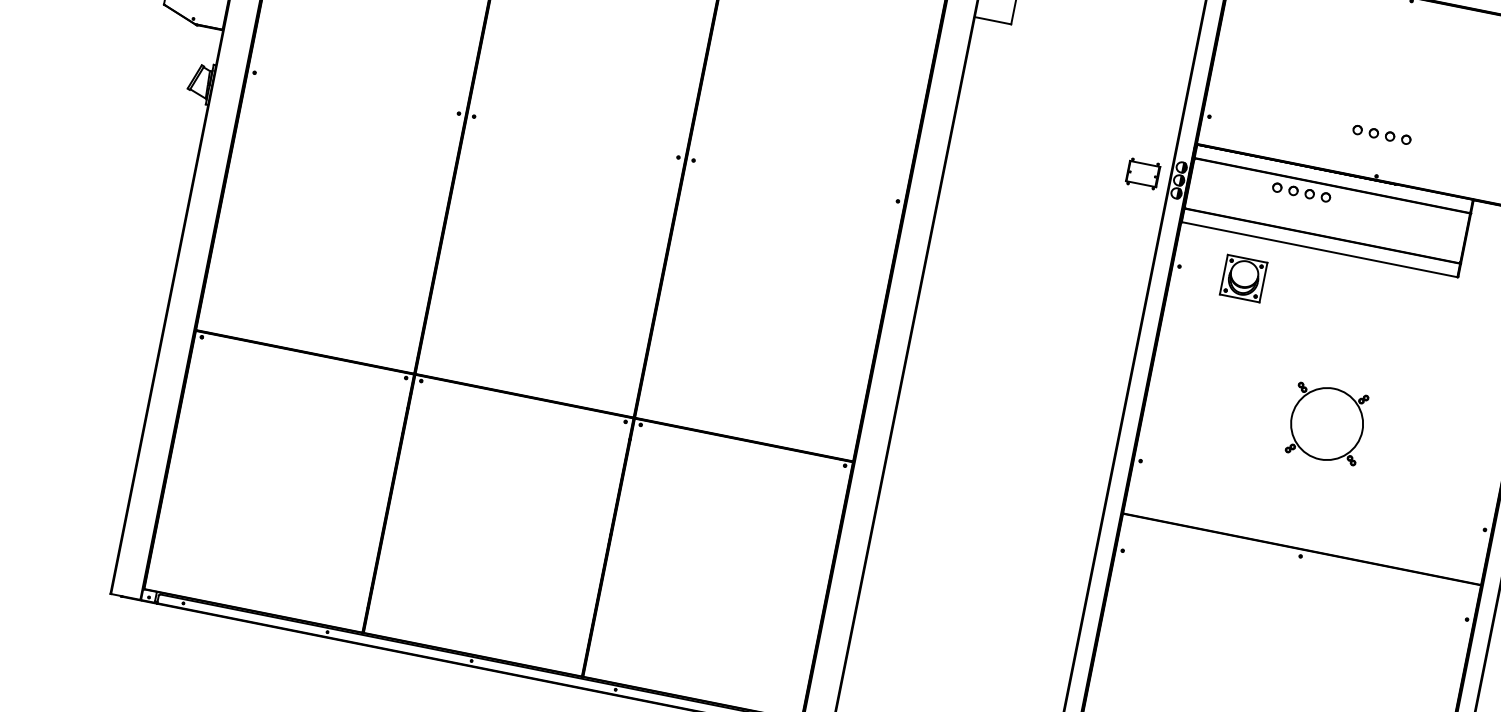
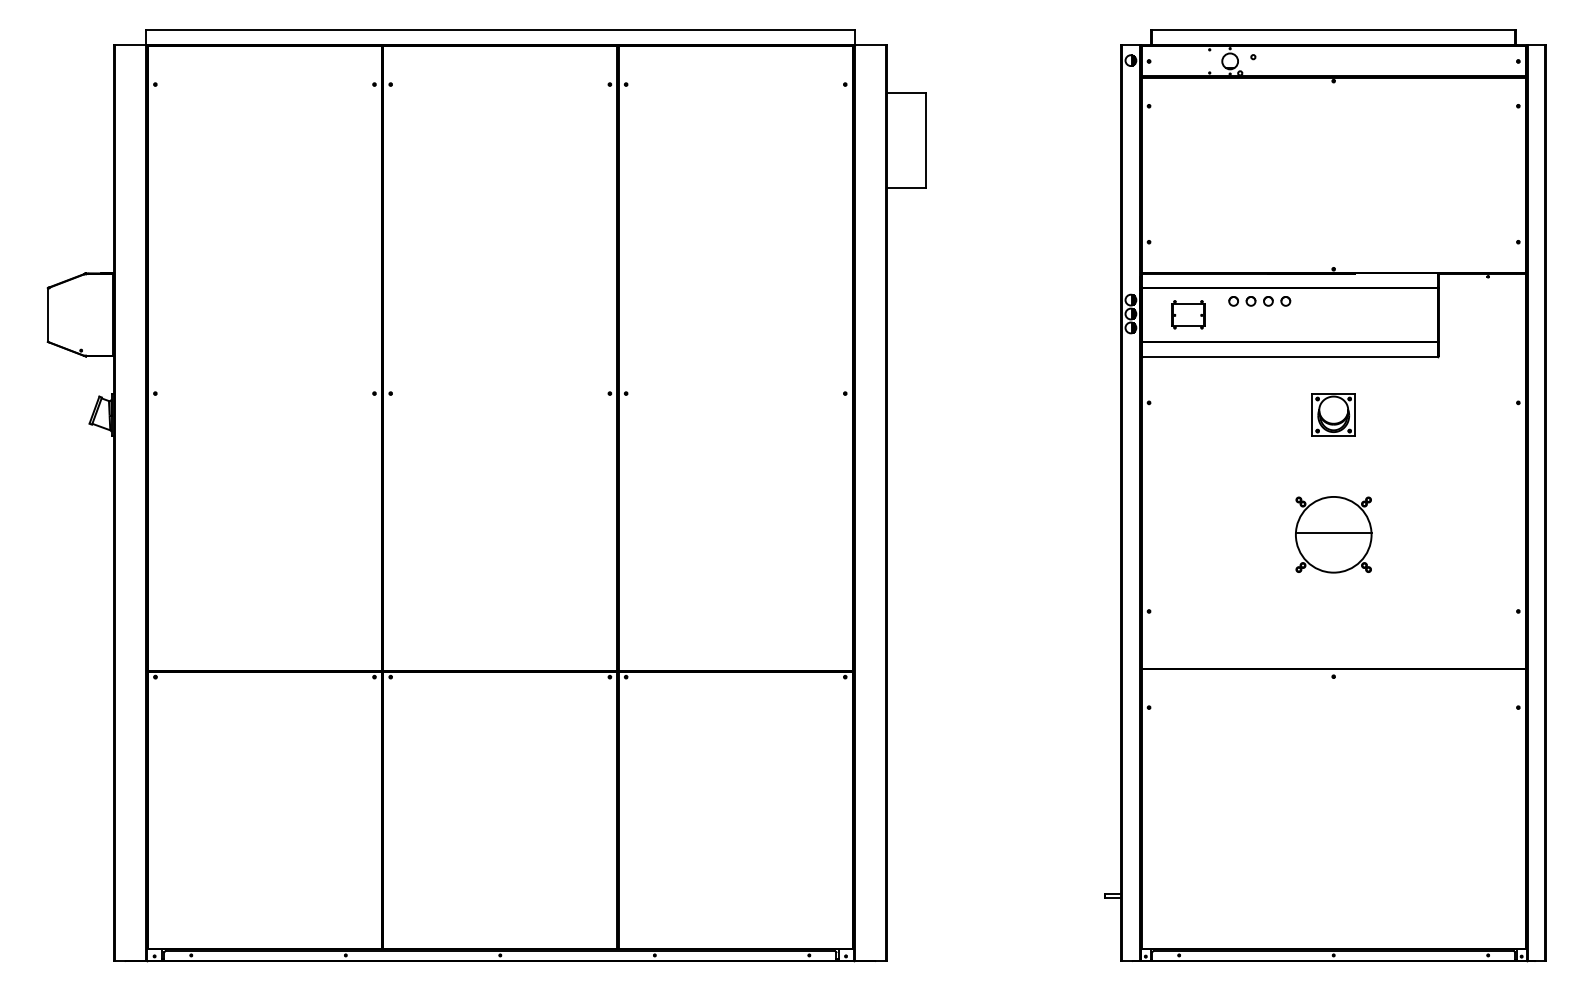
part: (1381, 135) -> (1330, 225), removed
part: (1143, 173) -> (1188, 314), moved
part: (1243, 278) -> (1333, 414), moved
line: (1327, 422) -> (1333, 533), added

